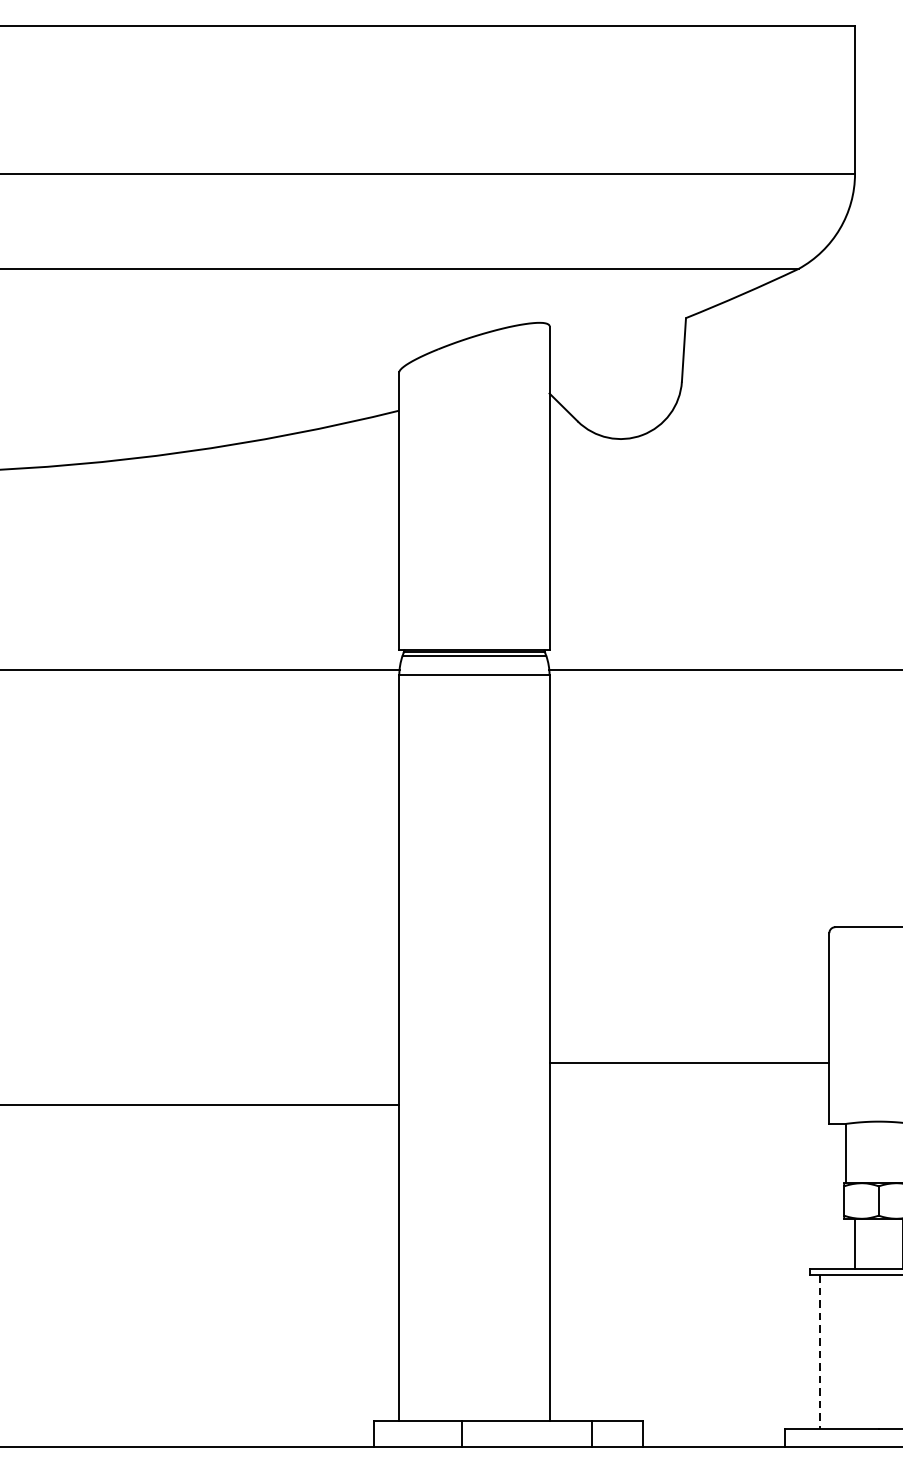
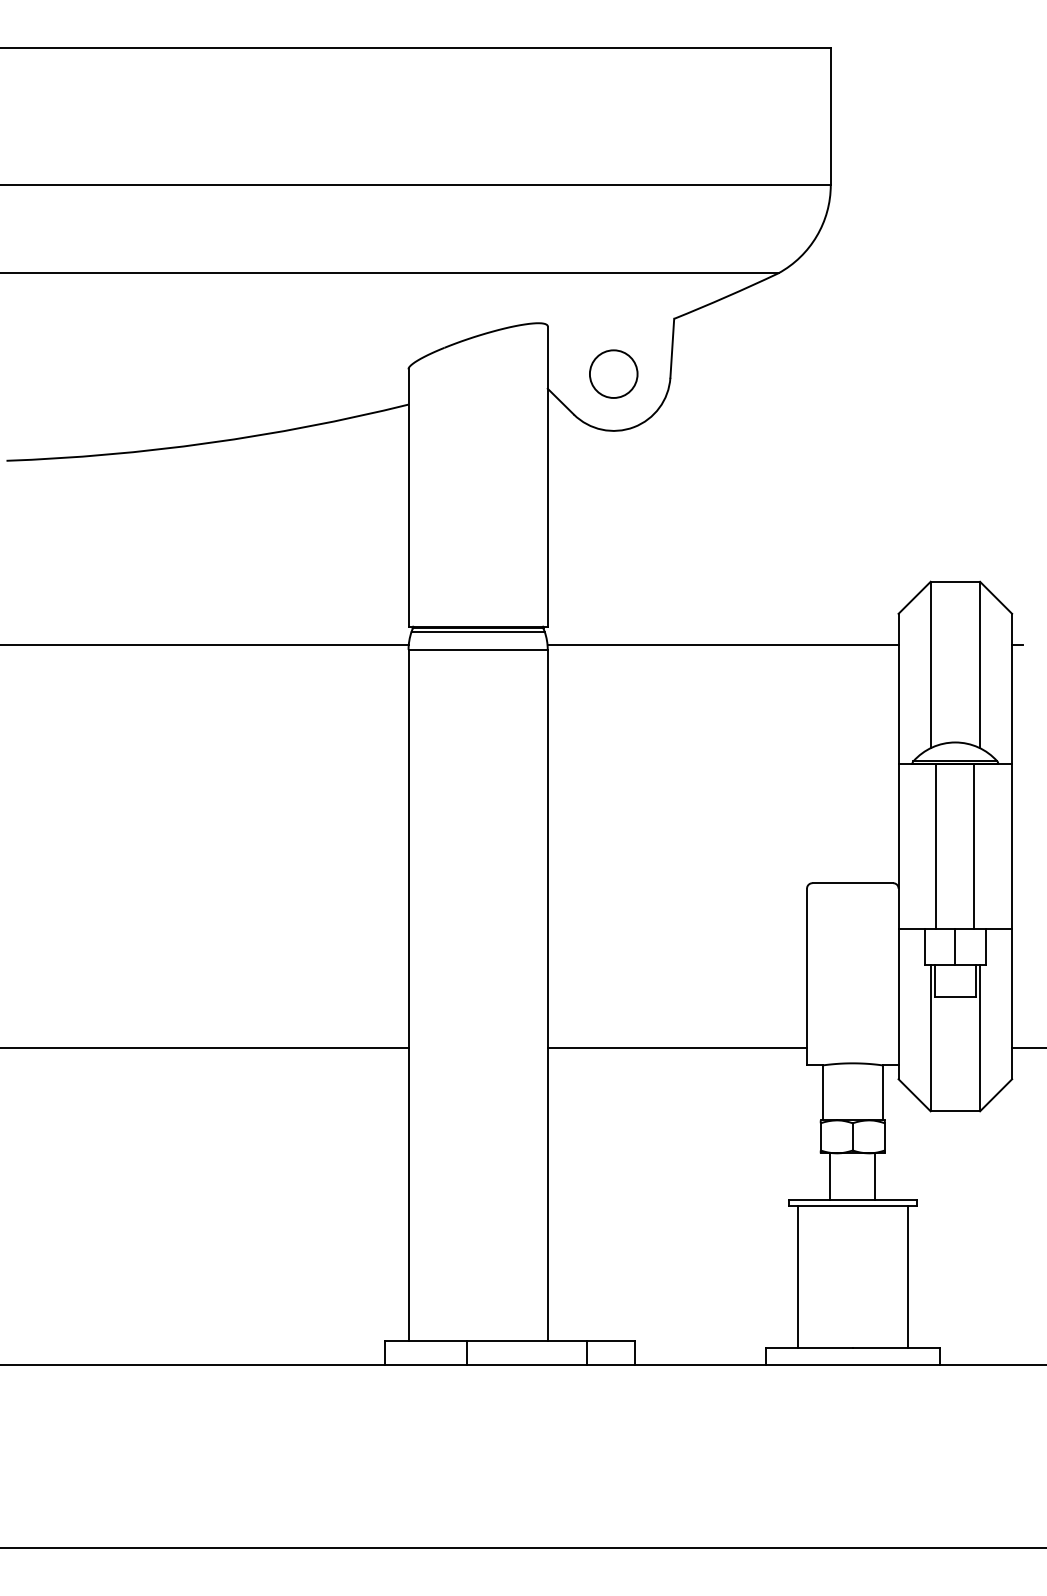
circle: (620, 377) -> (613, 373), added
line: (689, 1063) -> (677, 1048), moved
line: (819, 1352) -> (797, 1277), dashed -> solid

